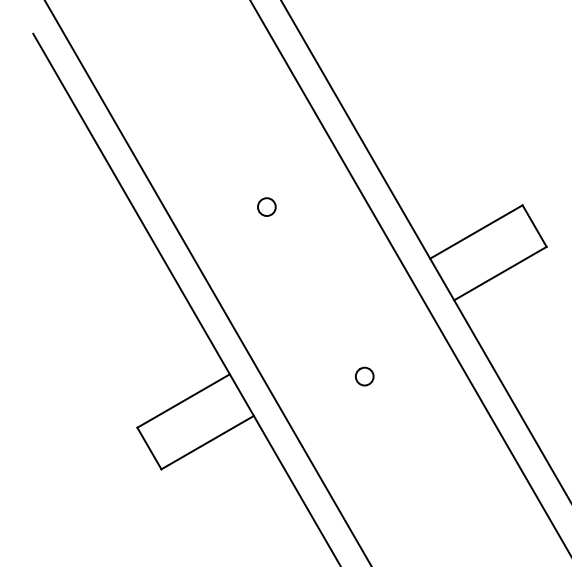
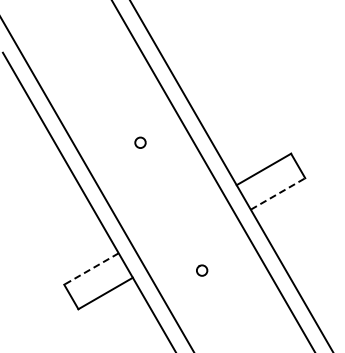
circle: (266, 206) -> (140, 142), moved
line: (501, 272) -> (278, 193), solid -> dashed
circle: (365, 376) -> (202, 270), moved
line: (183, 401) -> (91, 269), solid -> dashed

